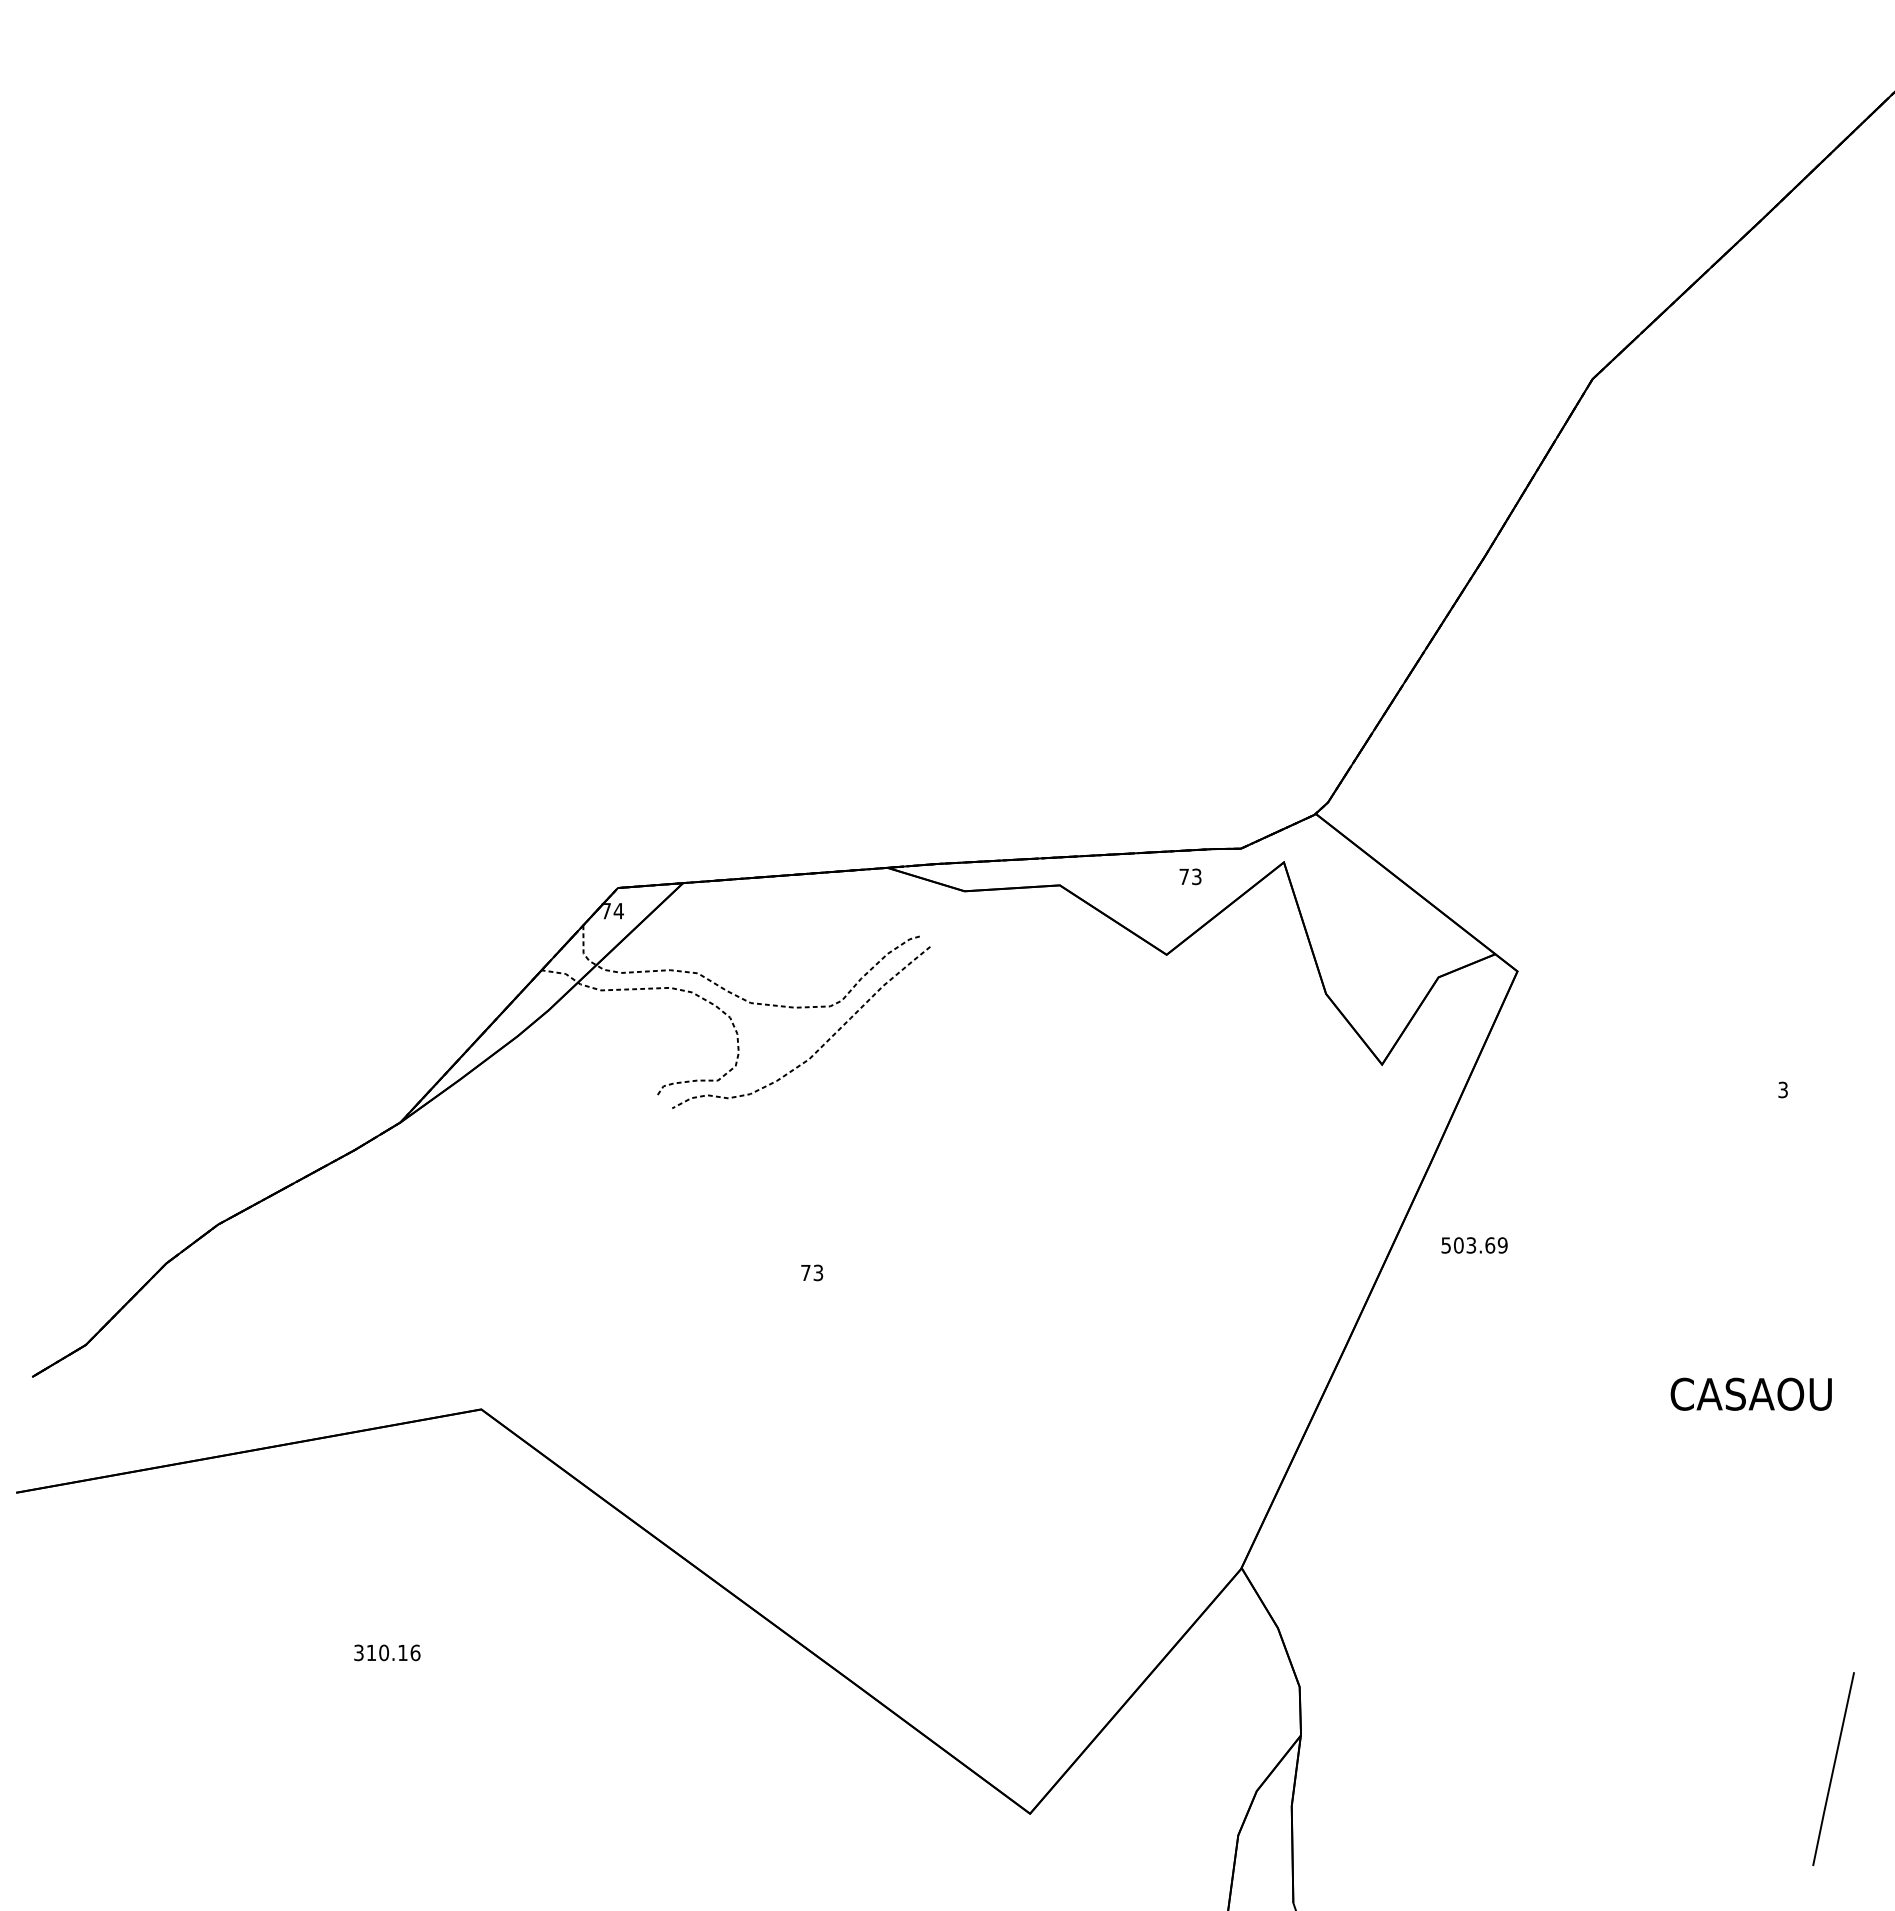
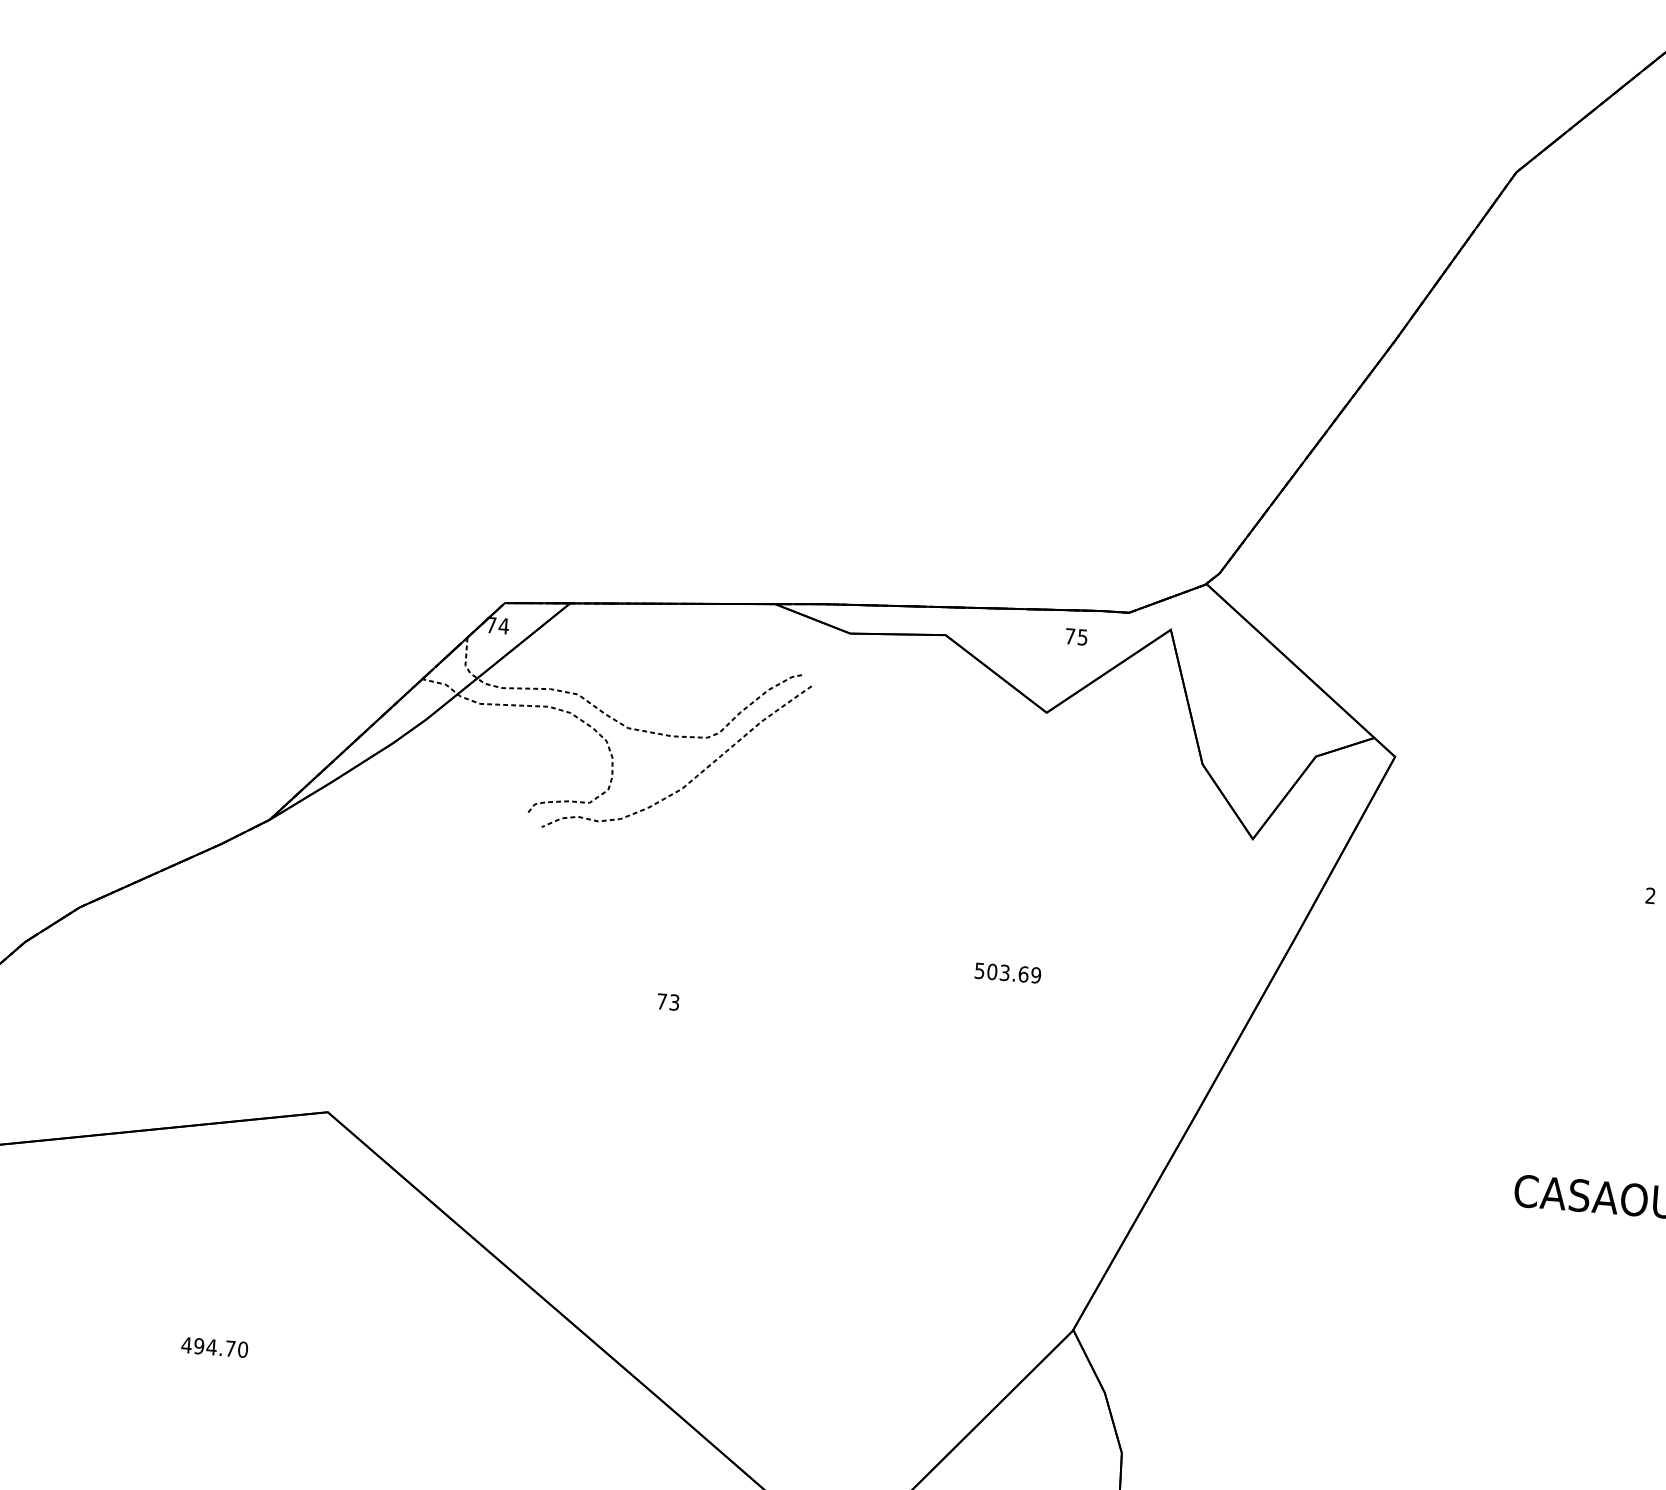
text: (1196, 876) -> (1082, 637), 73 -> 75
text: (1782, 1090) -> (1649, 896), 3 -> 2
text: (1474, 1245) -> (1007, 973), moved
text: (386, 1652) -> (214, 1347), 310.16 -> 494.70

